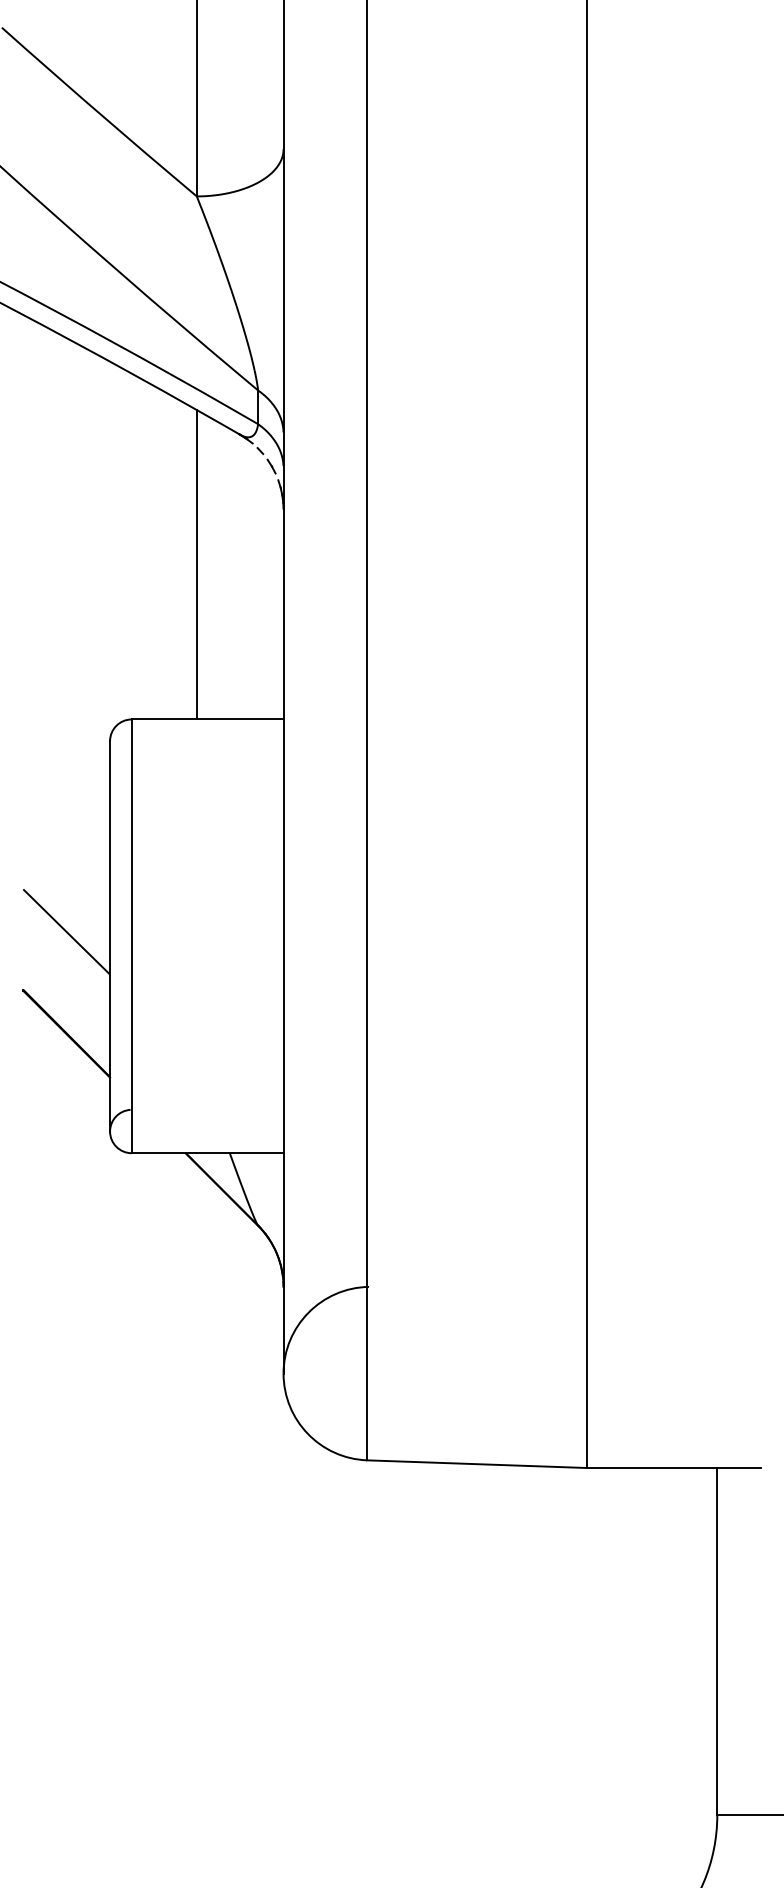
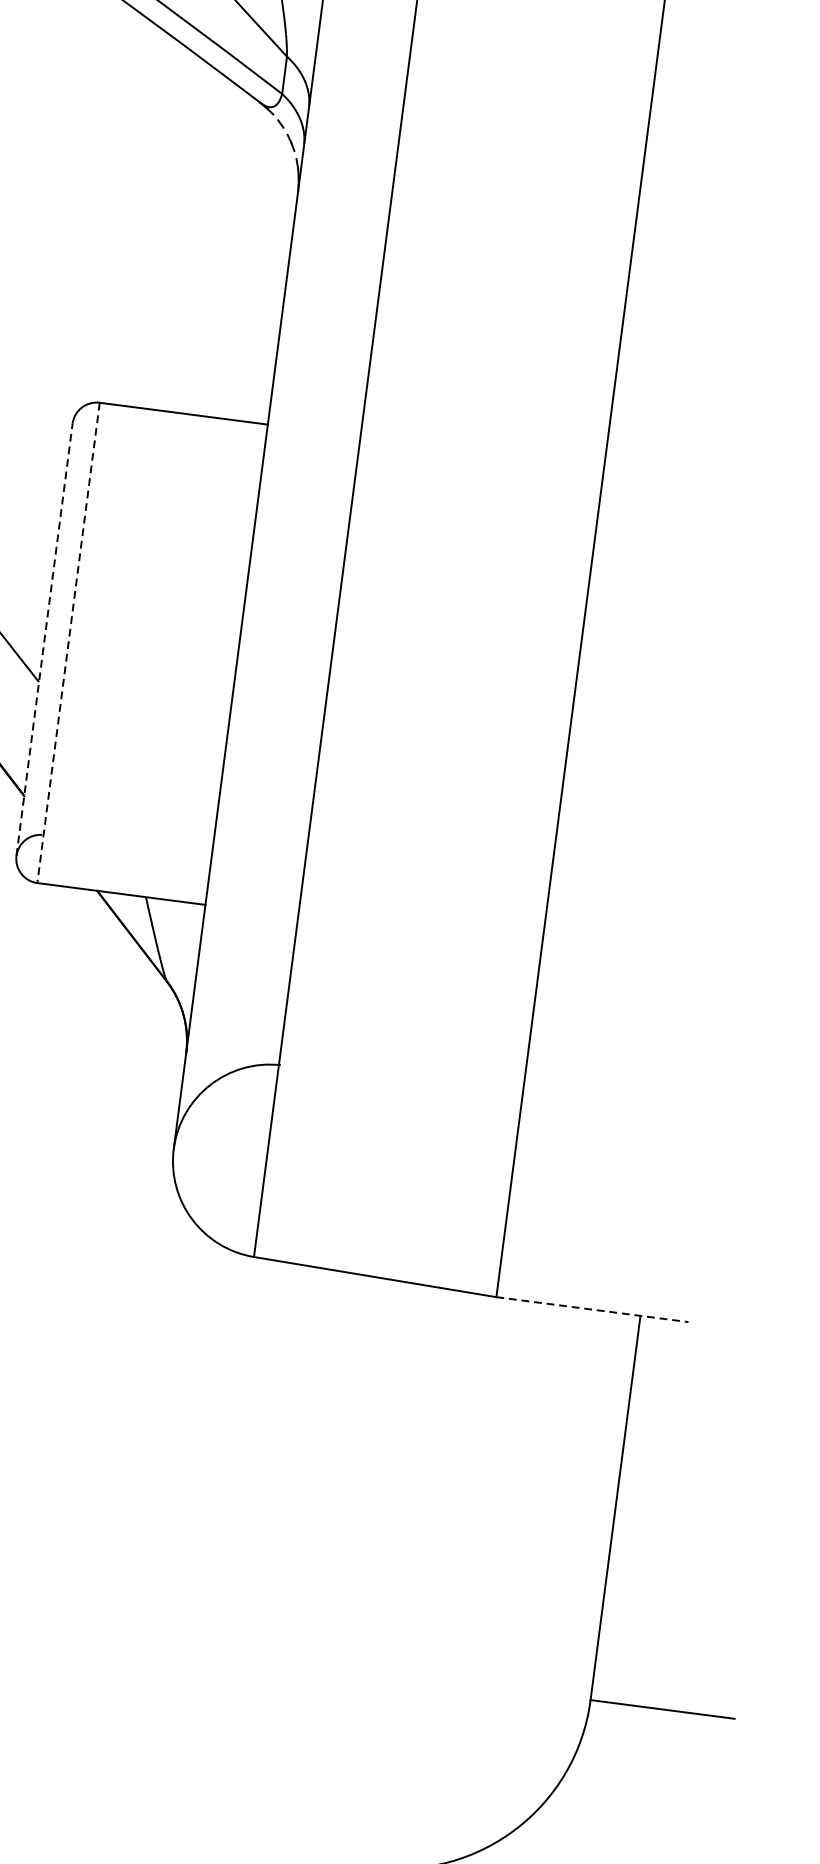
line: (196, 564) -> (193, 240), removed
line: (110, 935) -> (45, 638), solid -> dashed
line: (131, 936) -> (68, 643), solid -> dashed
line: (673, 1468) -> (591, 1310), solid -> dashed

